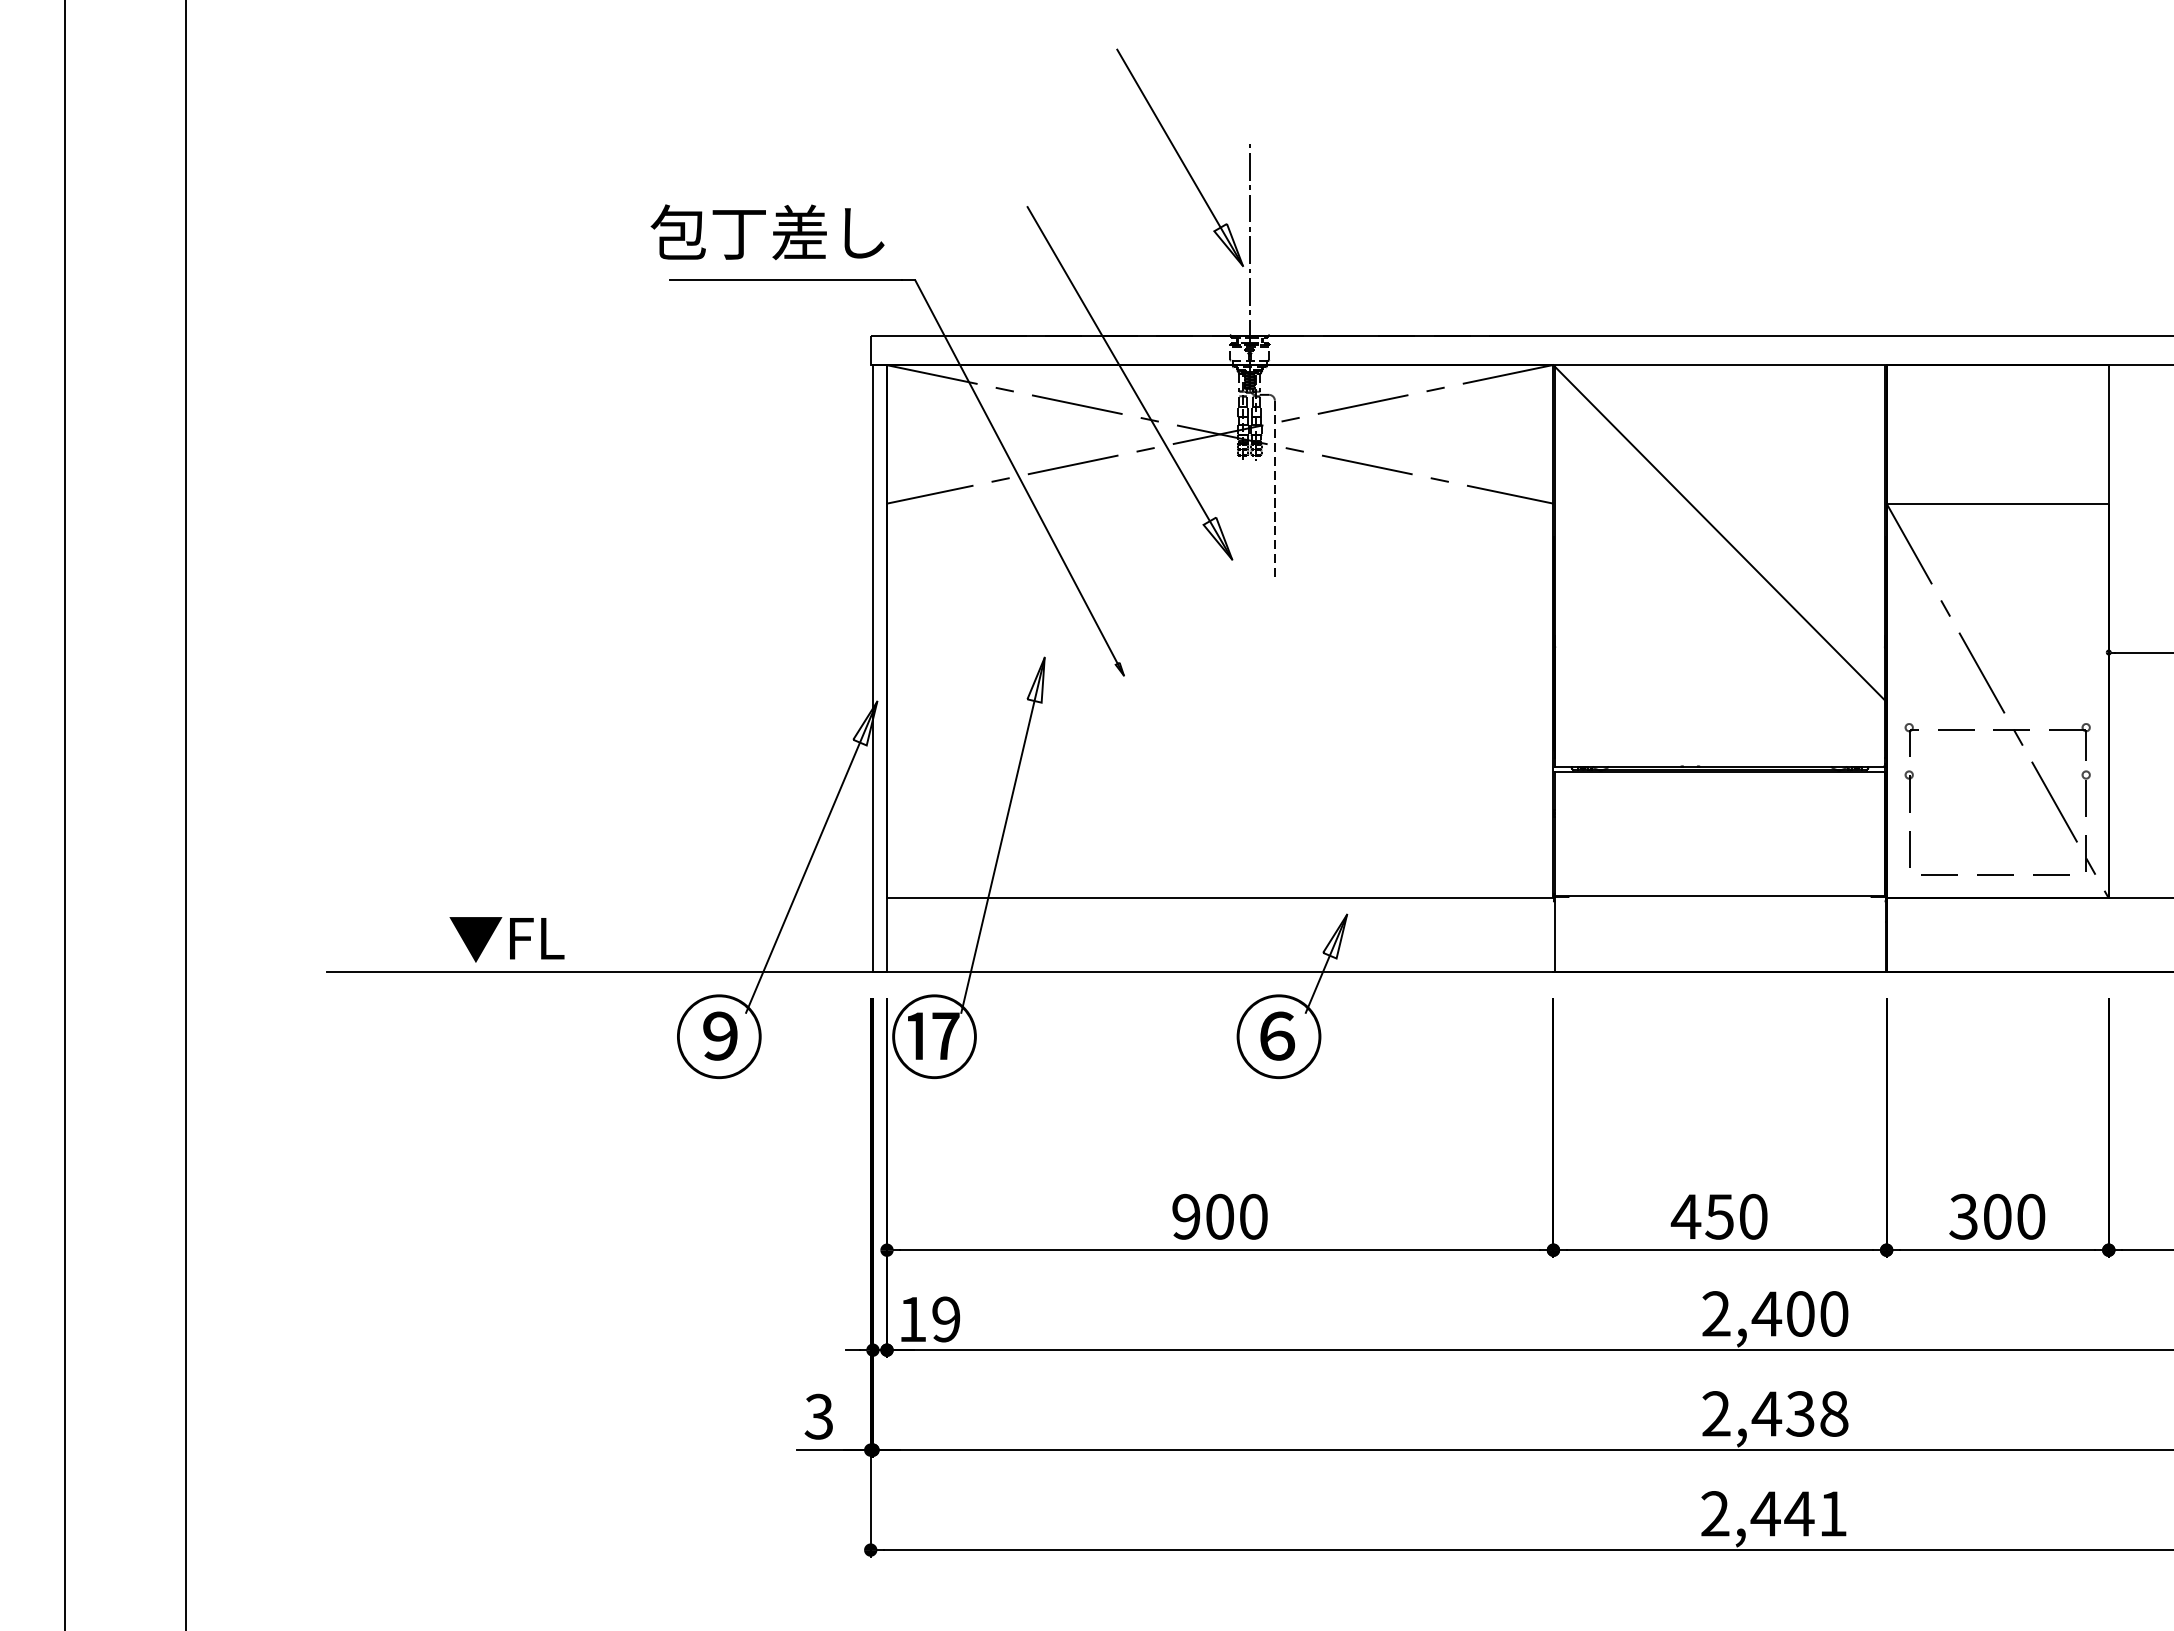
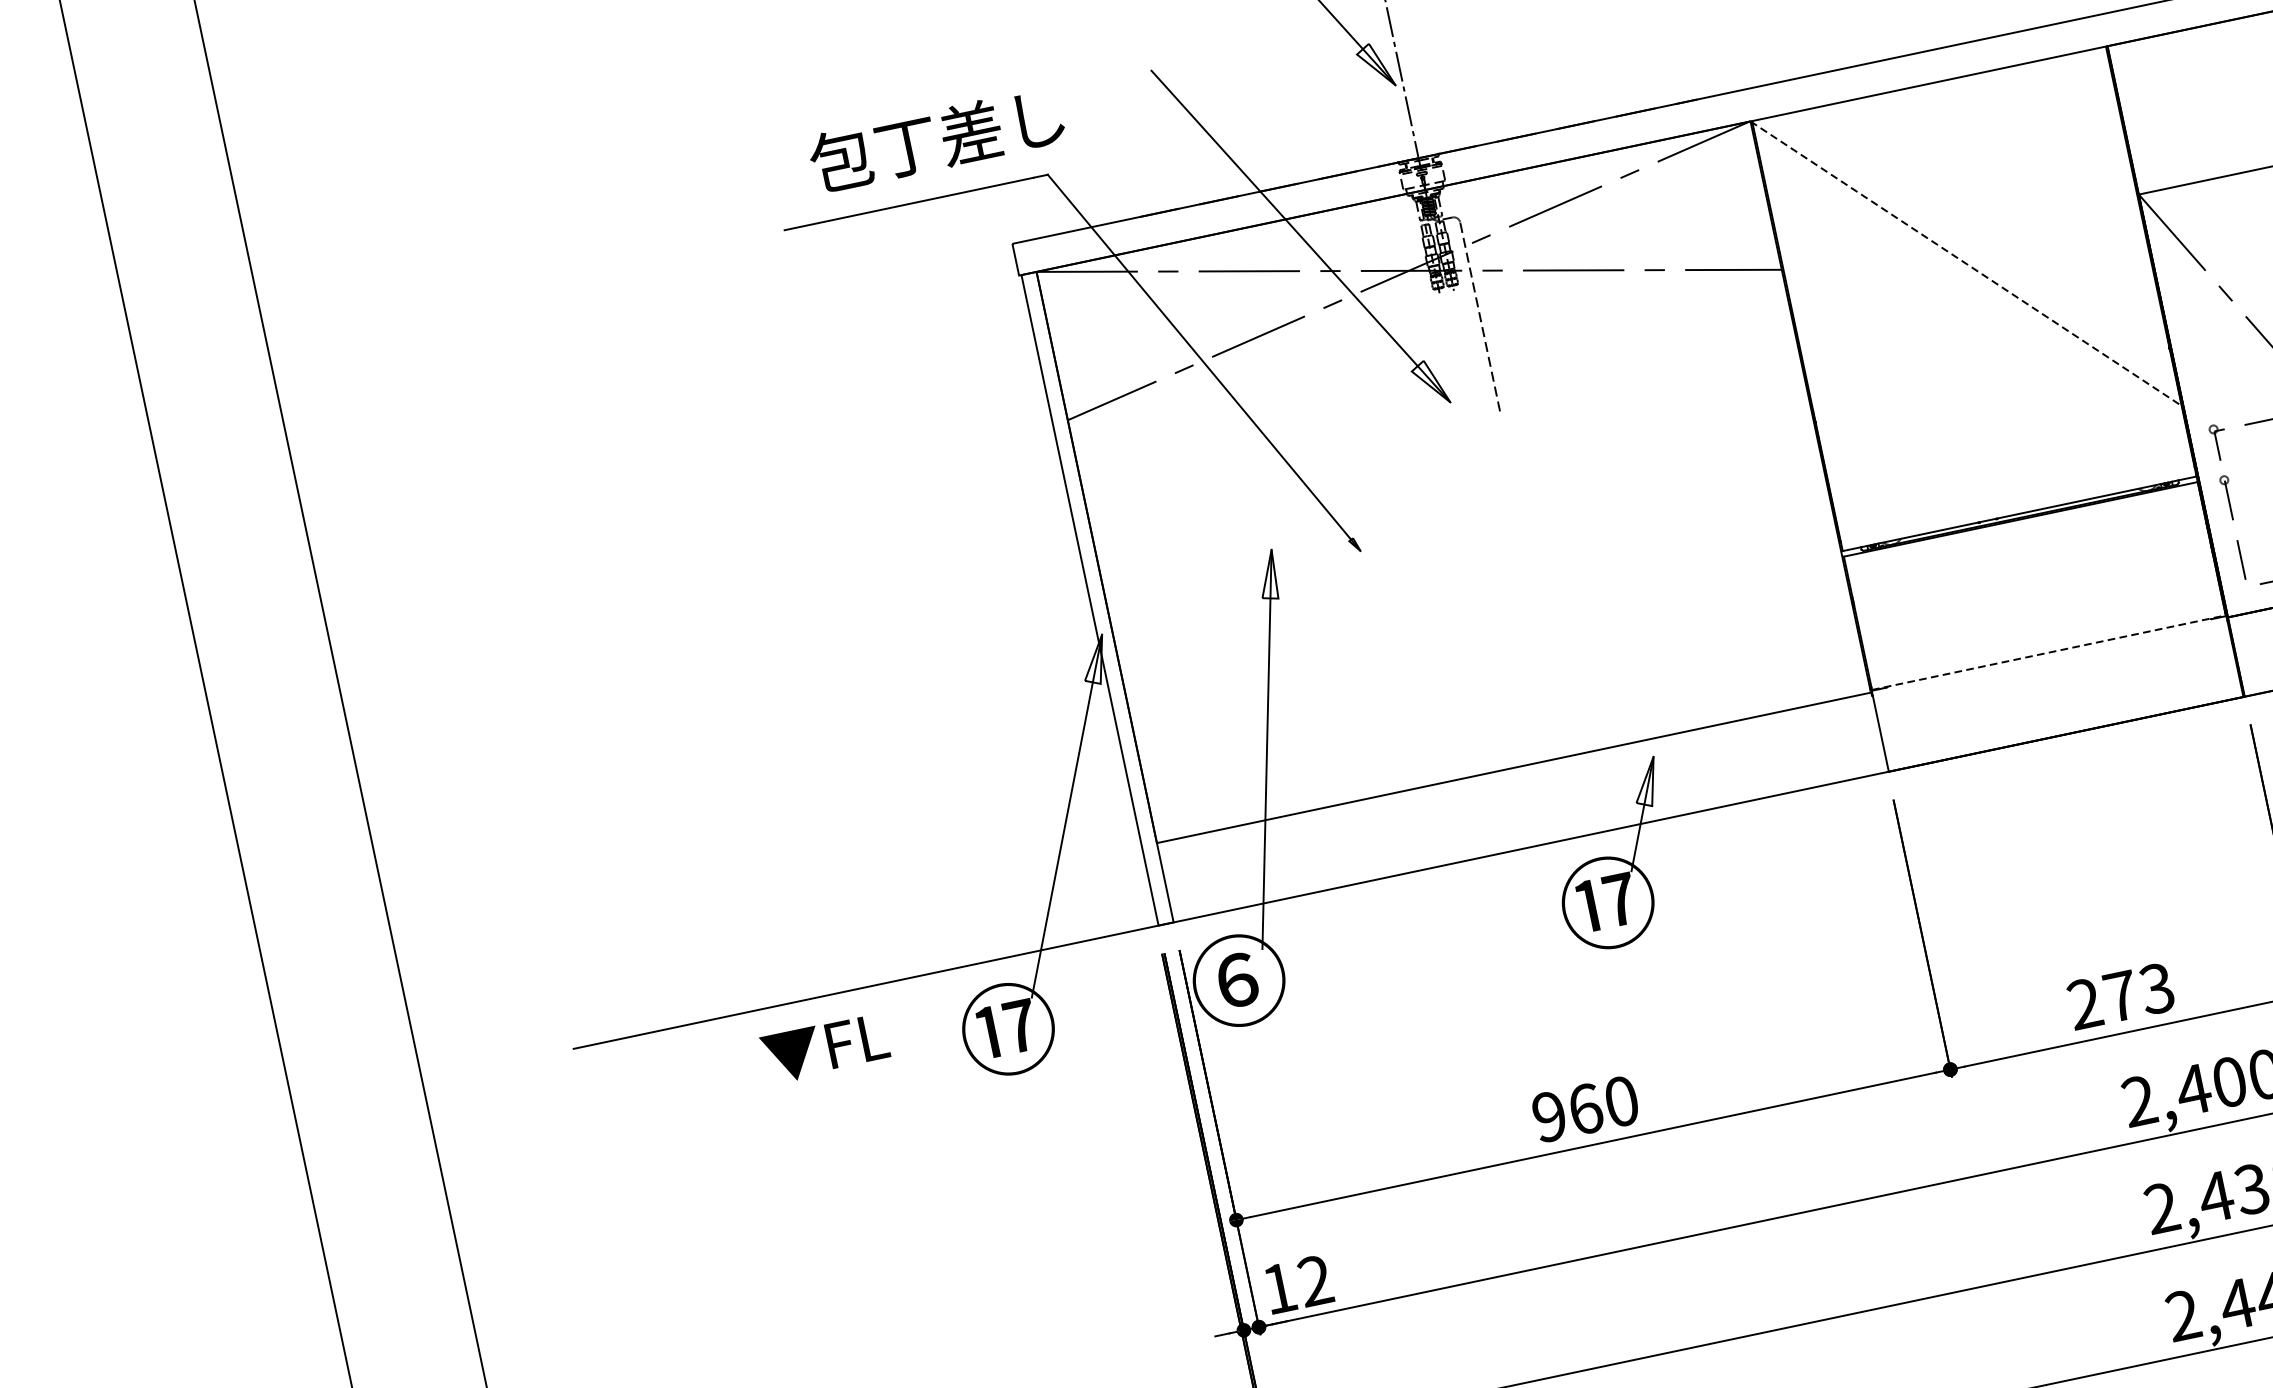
text: (767, 232) -> (936, 140), moved
line: (1720, 533) -> (1967, 264), solid -> dashed
line: (1720, 896) -> (2049, 652), solid -> dashed
text: (506, 939) -> (824, 1048), moved
text: (718, 1035) -> (1007, 1028), ⑨ -> ⑰
text: (933, 1035) -> (1237, 979), ⑰ -> ⑥
text: (1278, 1035) -> (1607, 901), ⑥ -> ⑰
text: (1220, 1216) -> (1586, 1108), 900 -> 960
text: (1718, 1216) -> (2119, 996), 450 -> 273
text: (946, 1319) -> (1315, 1280), 19 -> 12

